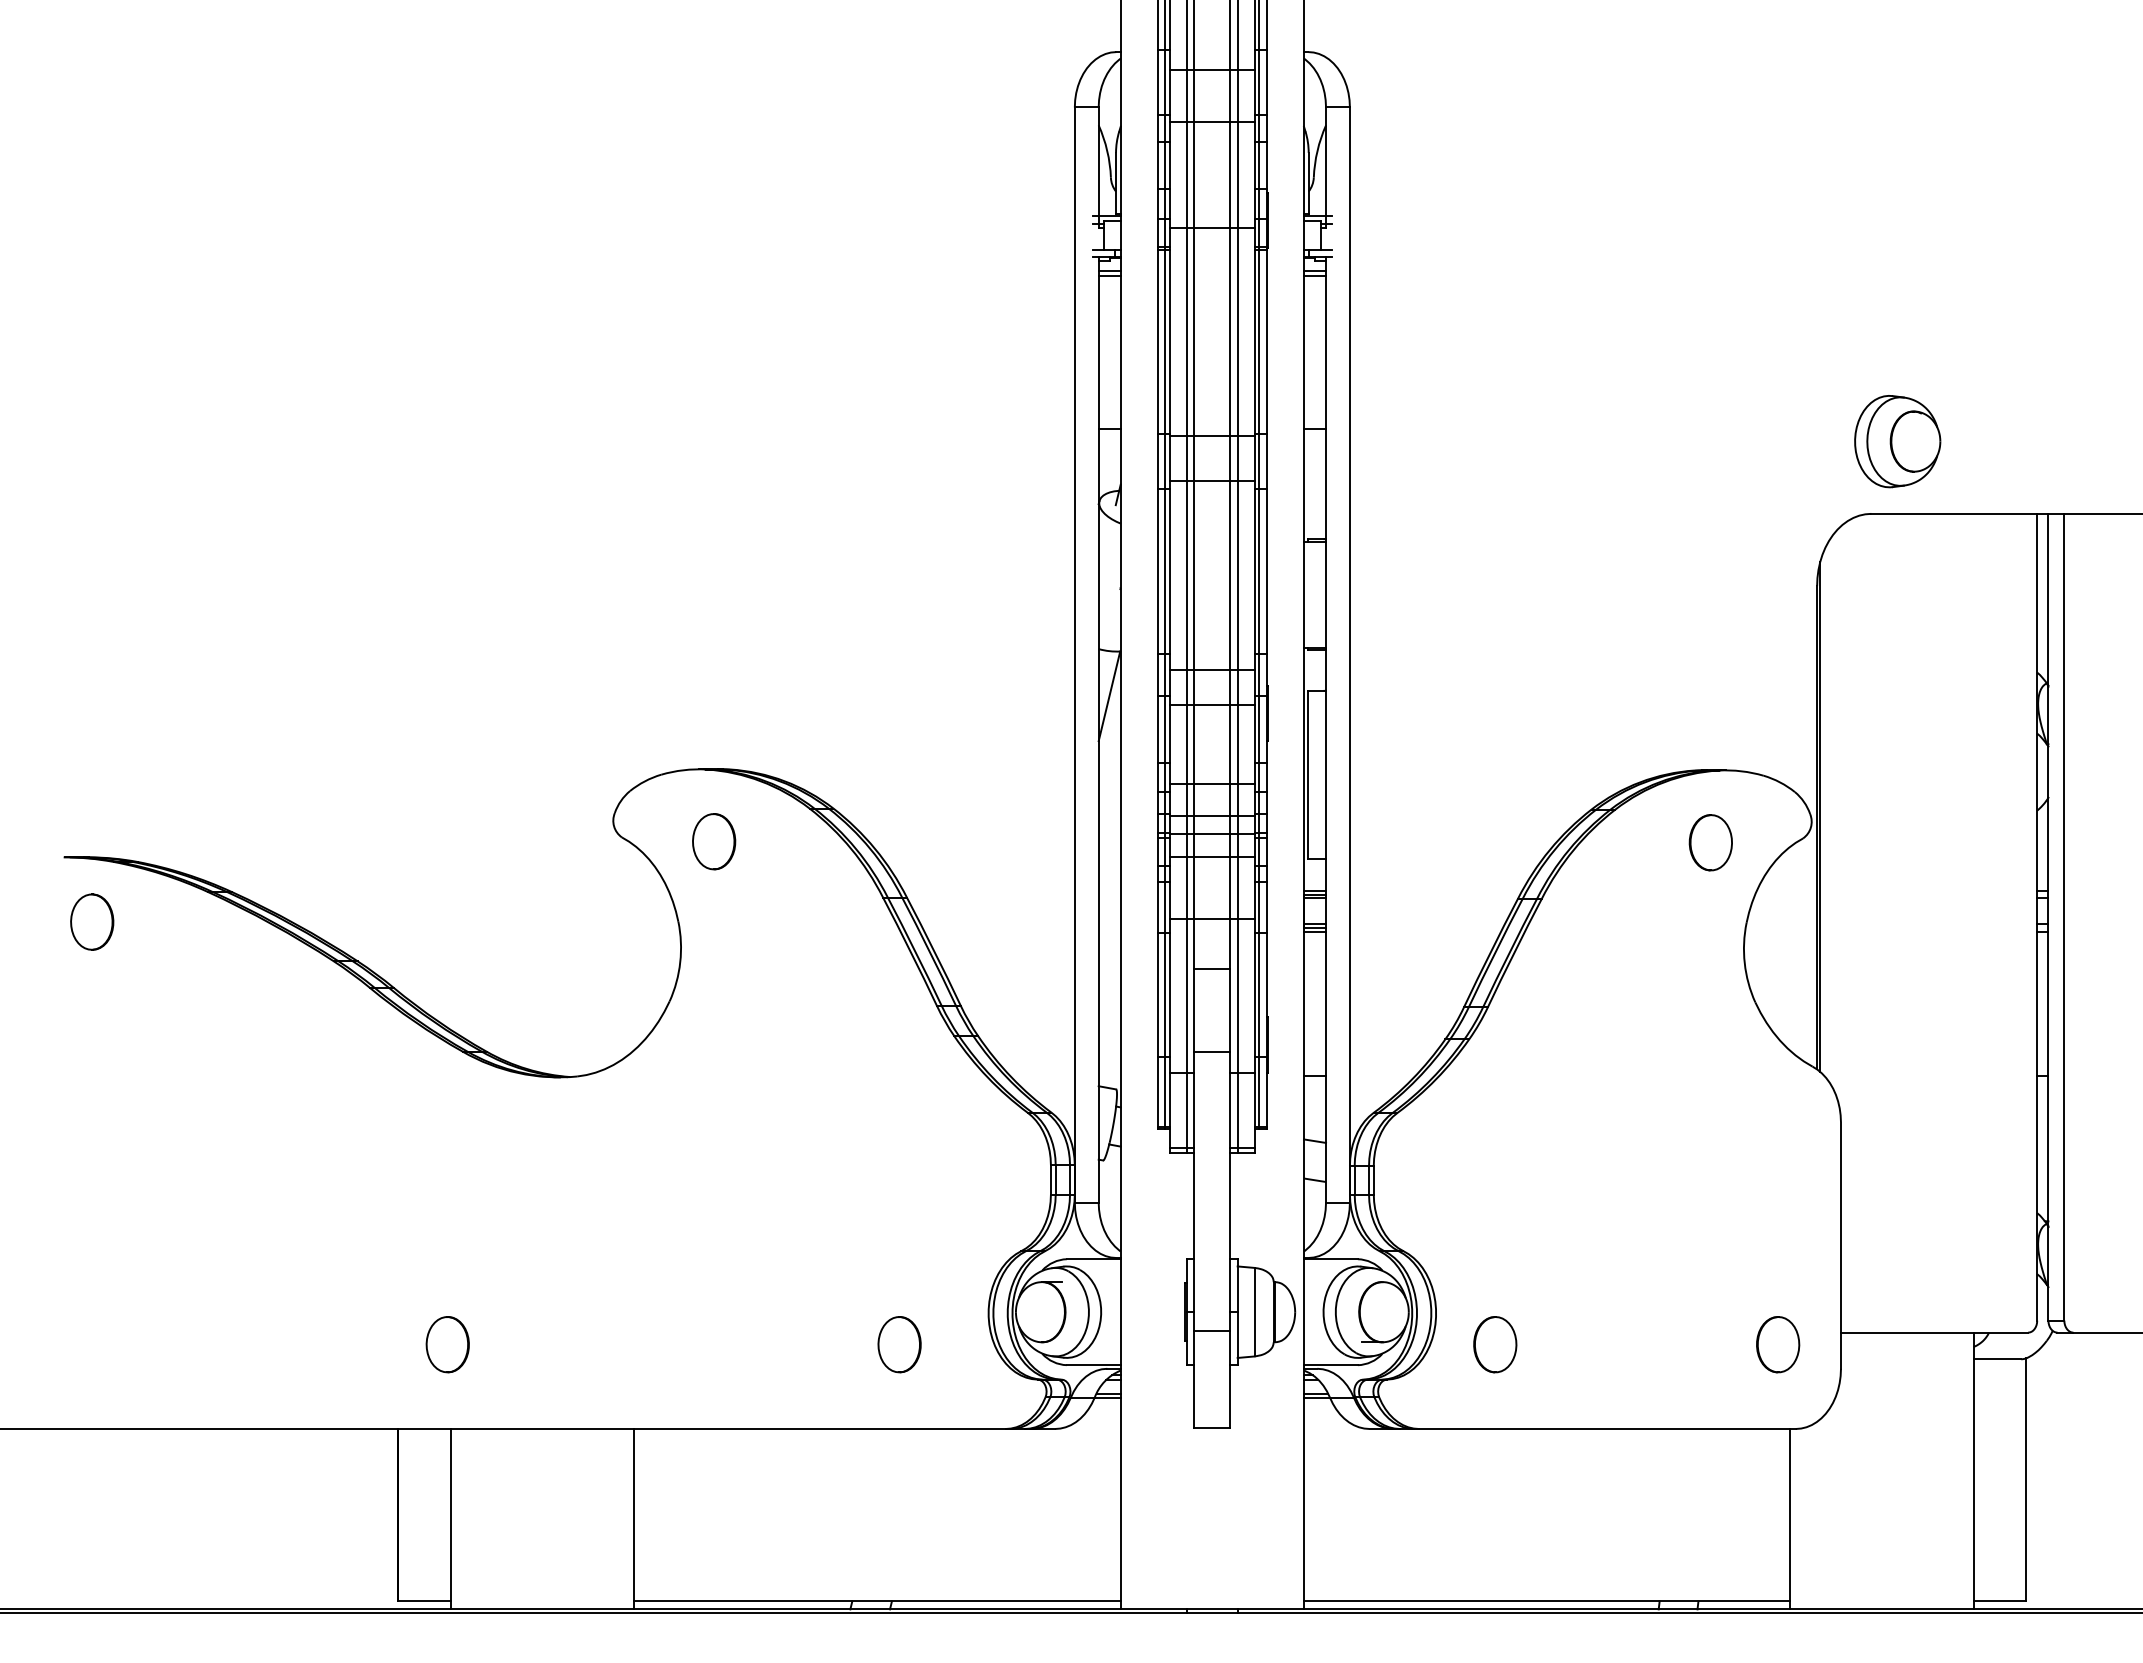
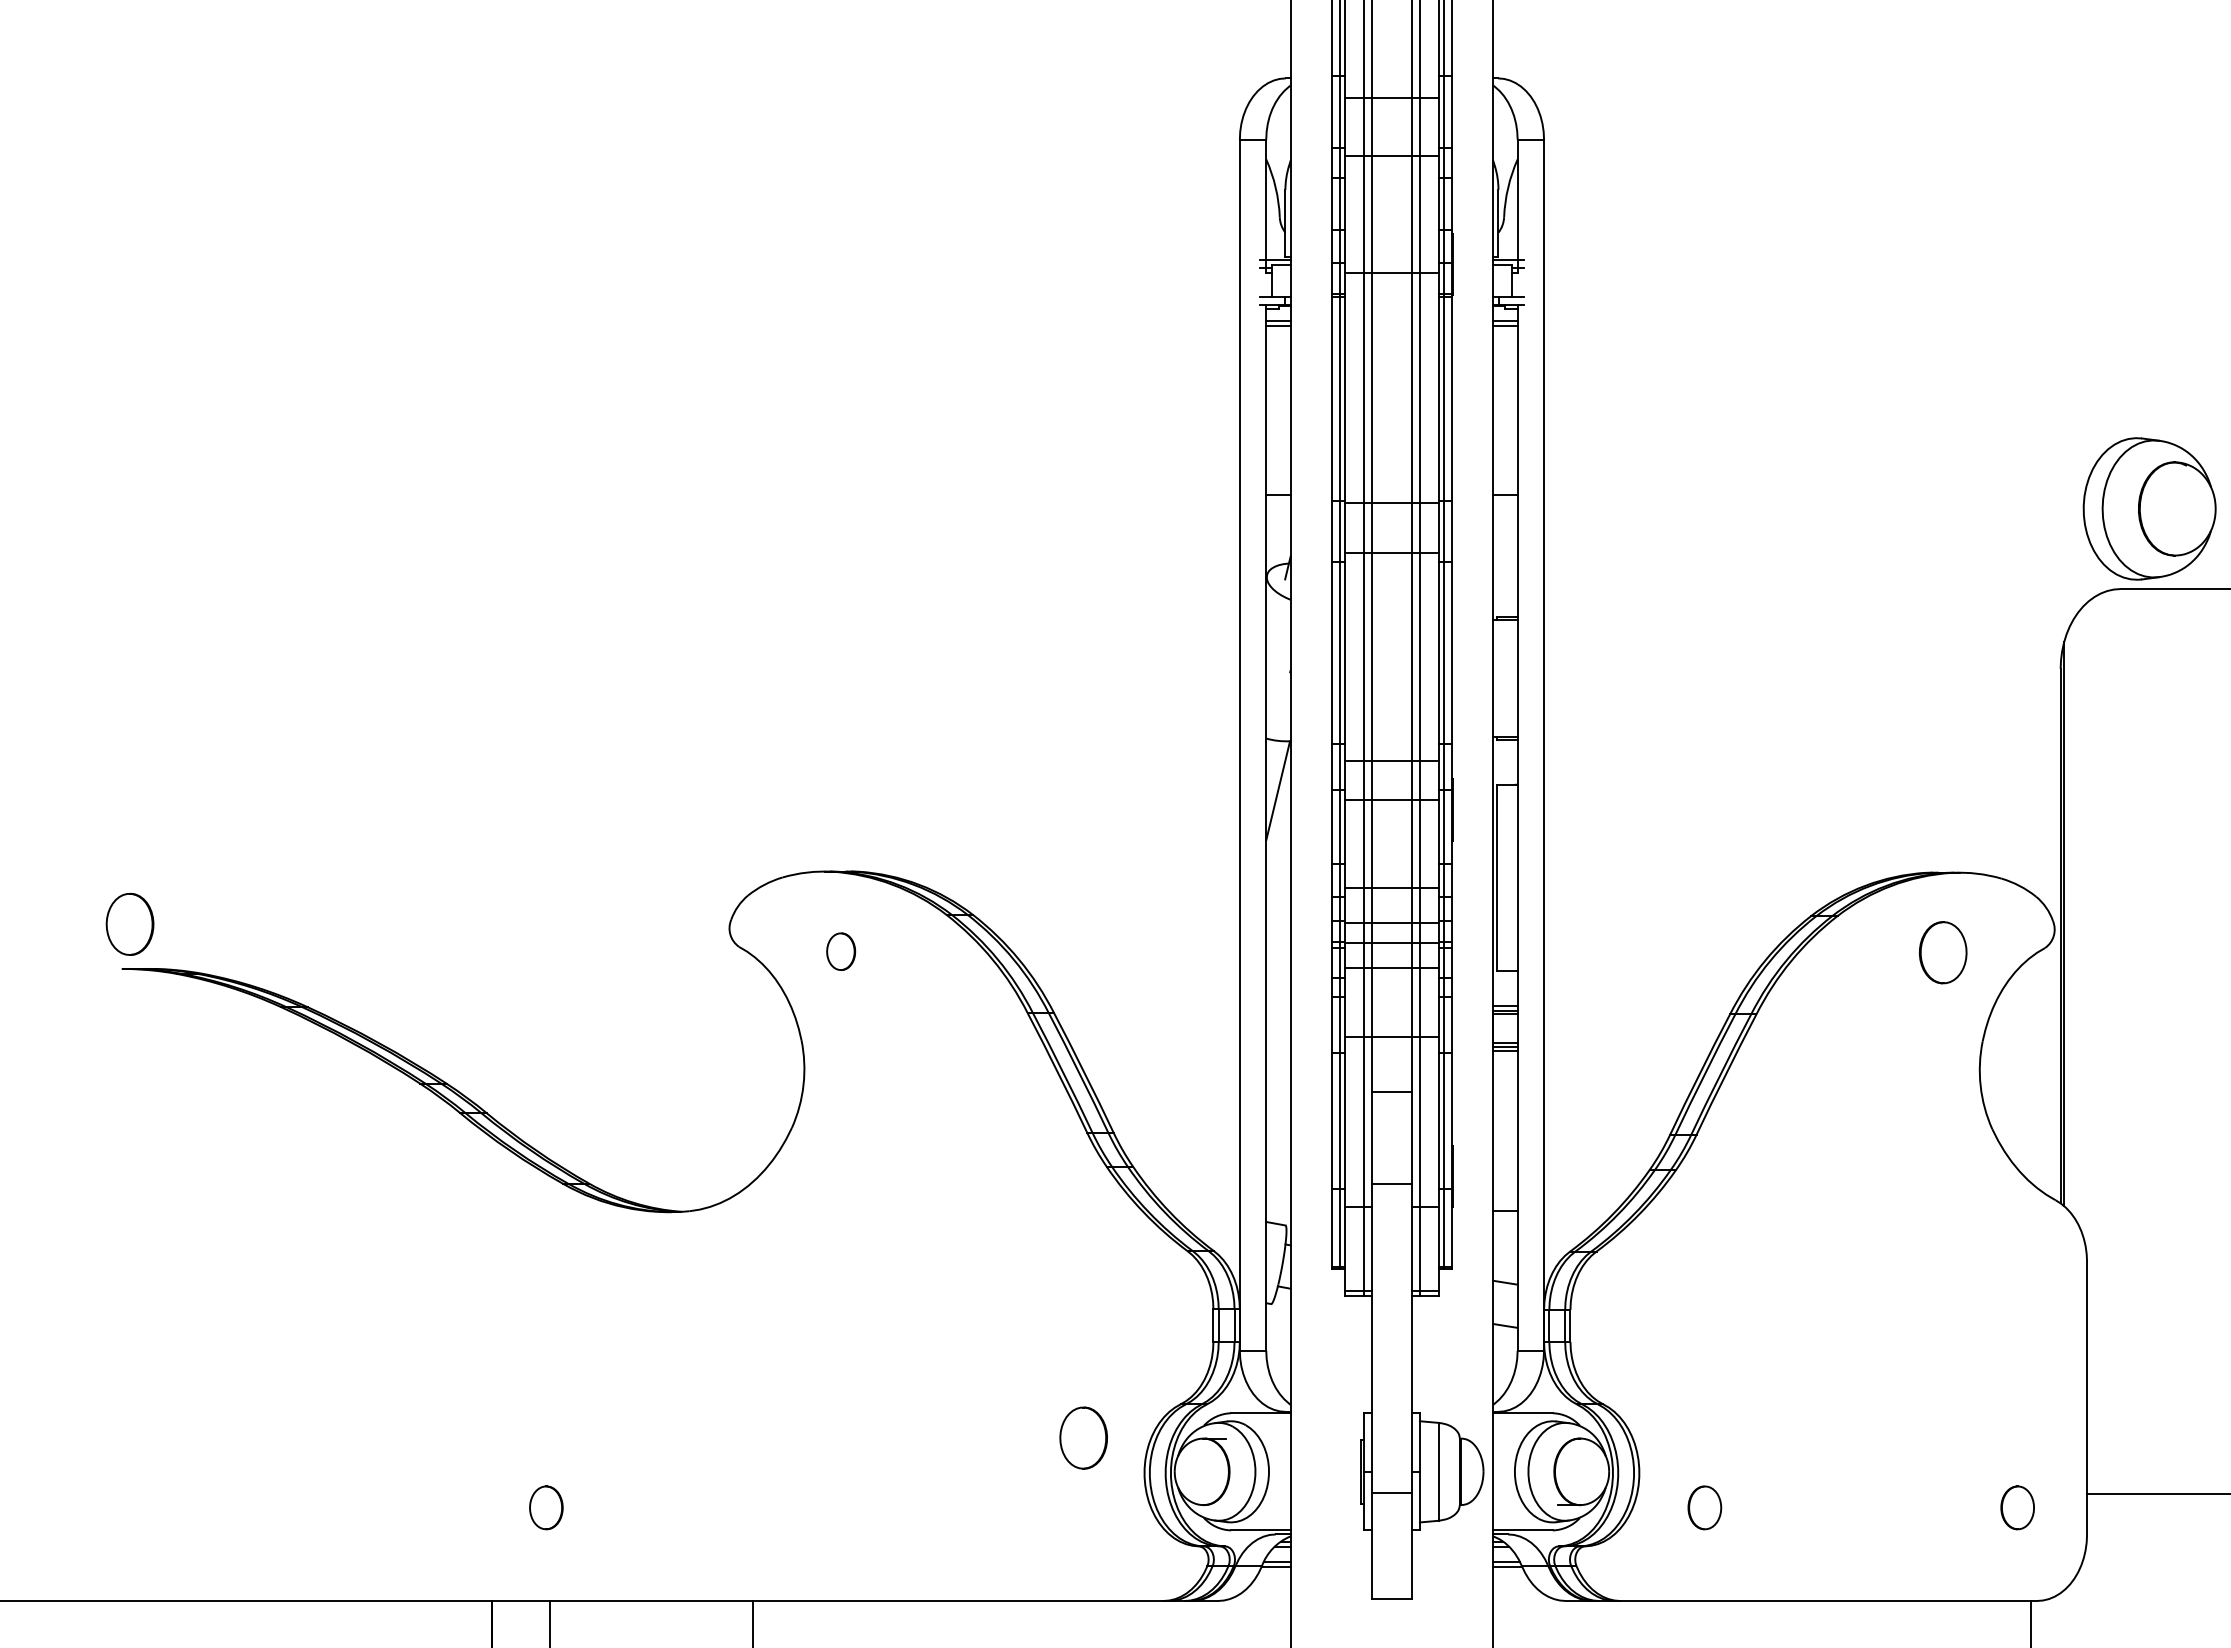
part: (1897, 441) -> (2149, 509), size x1.4
part: (714, 841) -> (841, 951), size x0.6
part: (92, 921) -> (130, 923), moved
part: (447, 1344) -> (546, 1507), size x0.7
part: (899, 1344) -> (1083, 1437), moved
part: (1495, 1344) -> (1705, 1507), size x0.7
part: (1778, 1344) -> (2017, 1507), size x0.7

